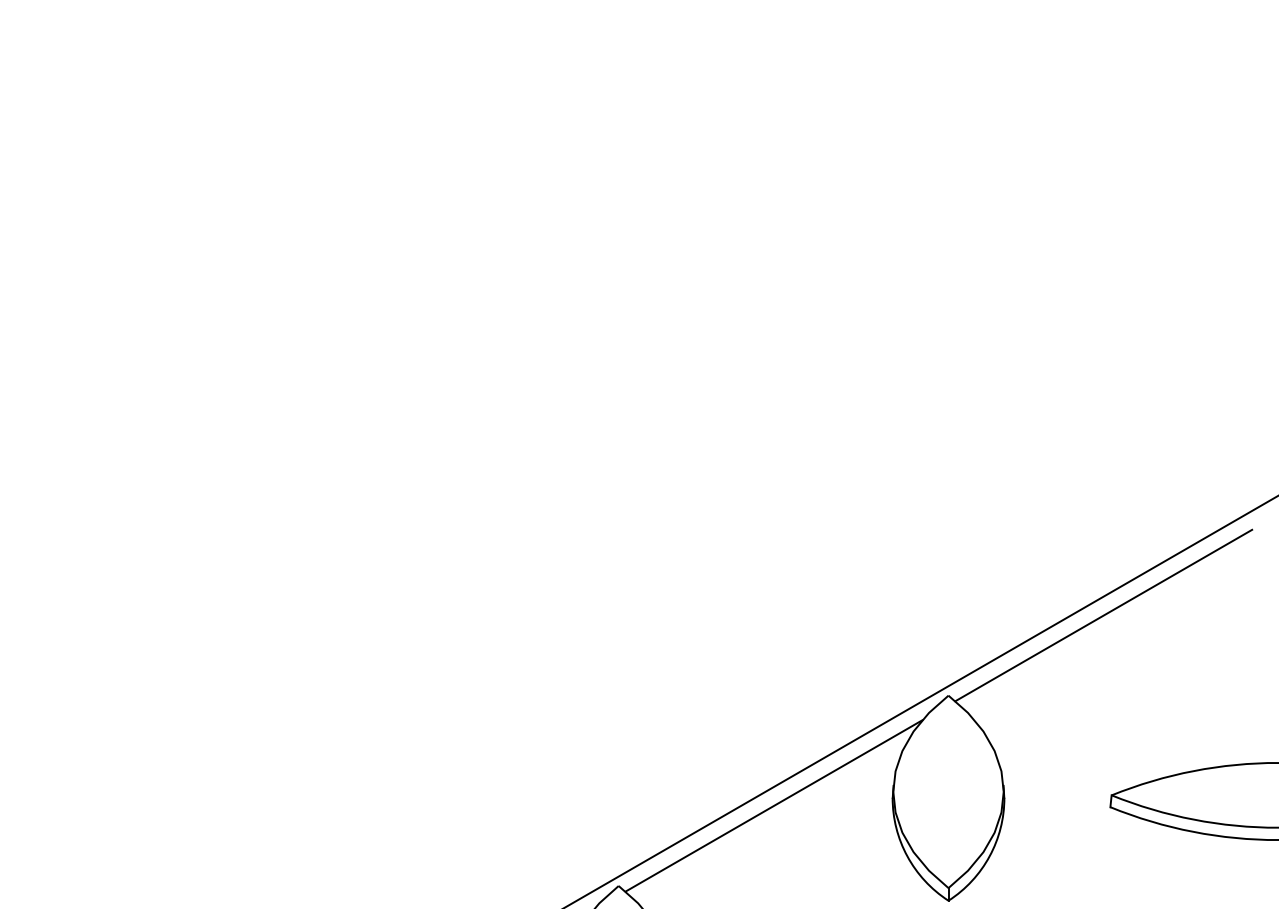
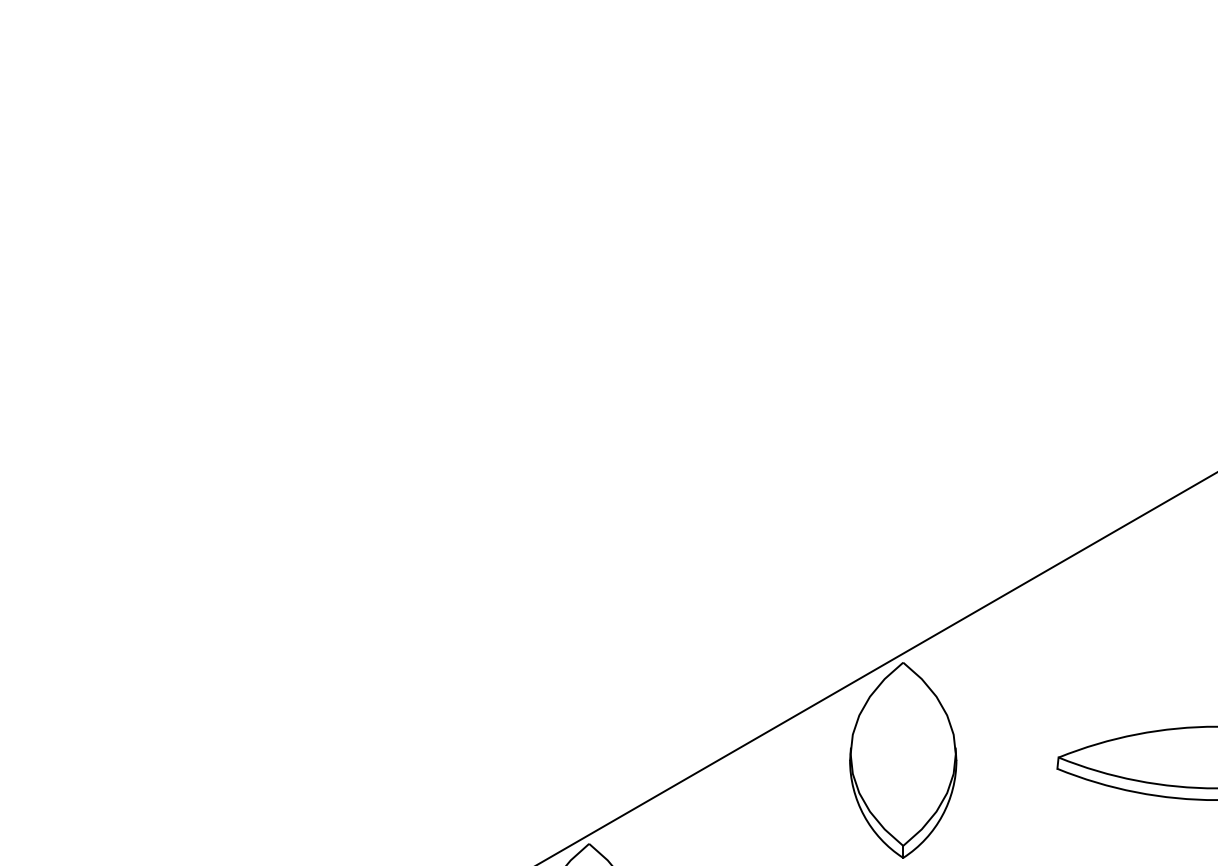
line: (1103, 615) -> (1050, 586), removed
line: (773, 805) -> (736, 767), removed

